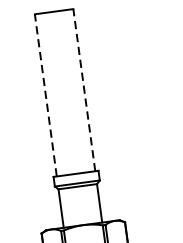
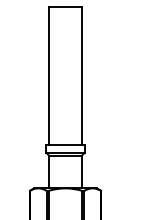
line: (83, 90) -> (81, 75), dashed -> solid
line: (46, 95) -> (49, 75), dashed -> solid

